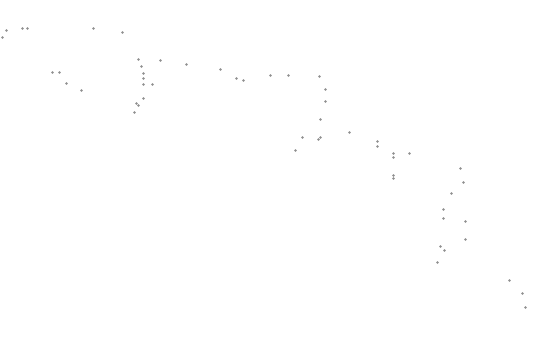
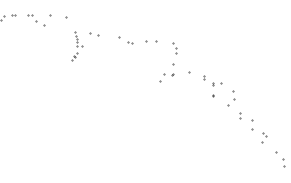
part: (174, 63) -> (94, 34), size x0.62
part: (67, 82) -> (36, 20), moved
part: (322, 89) -> (174, 48), size x0.71
part: (458, 181) -> (231, 98), moved
part: (441, 253) -> (264, 137), moved

